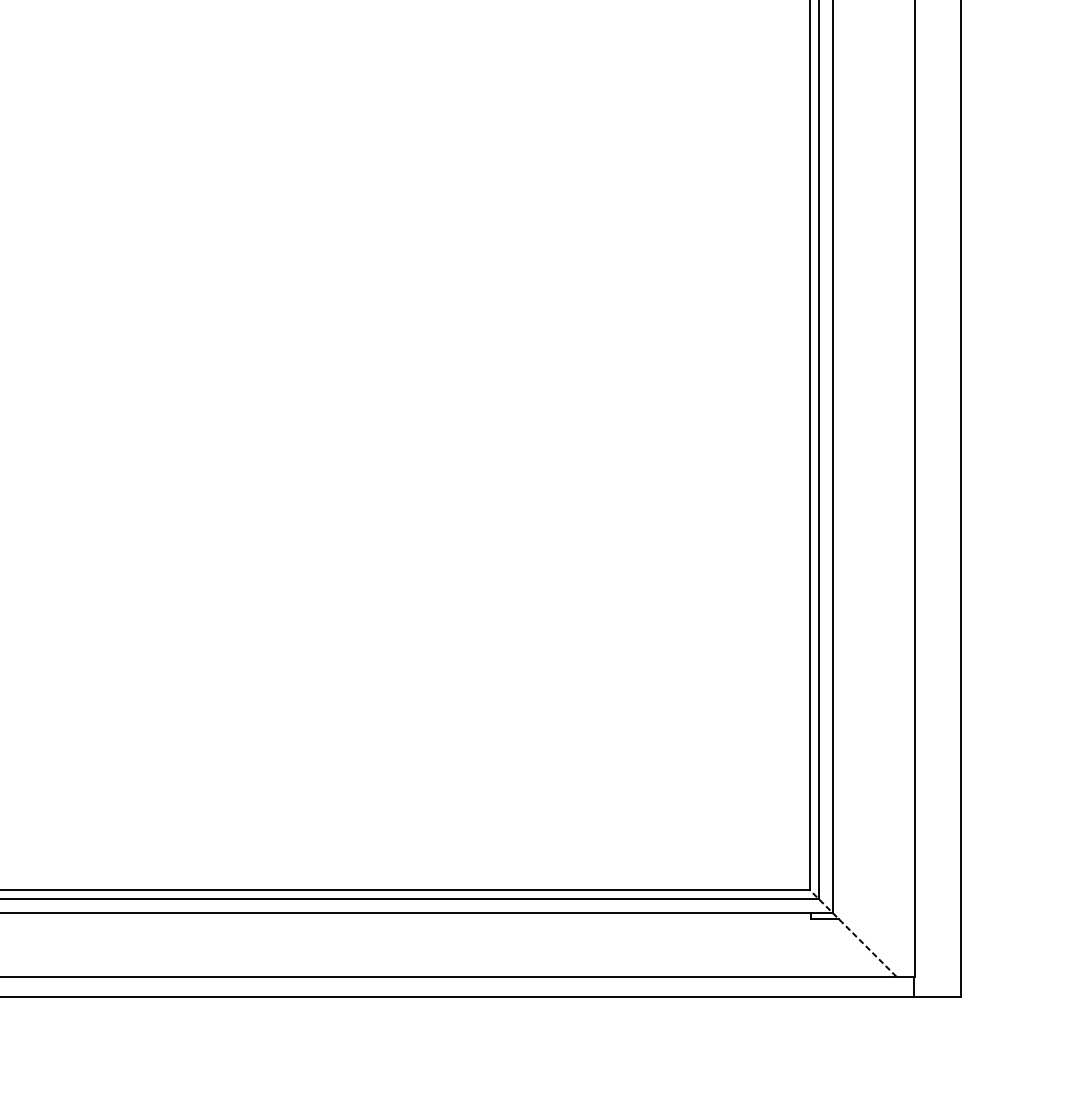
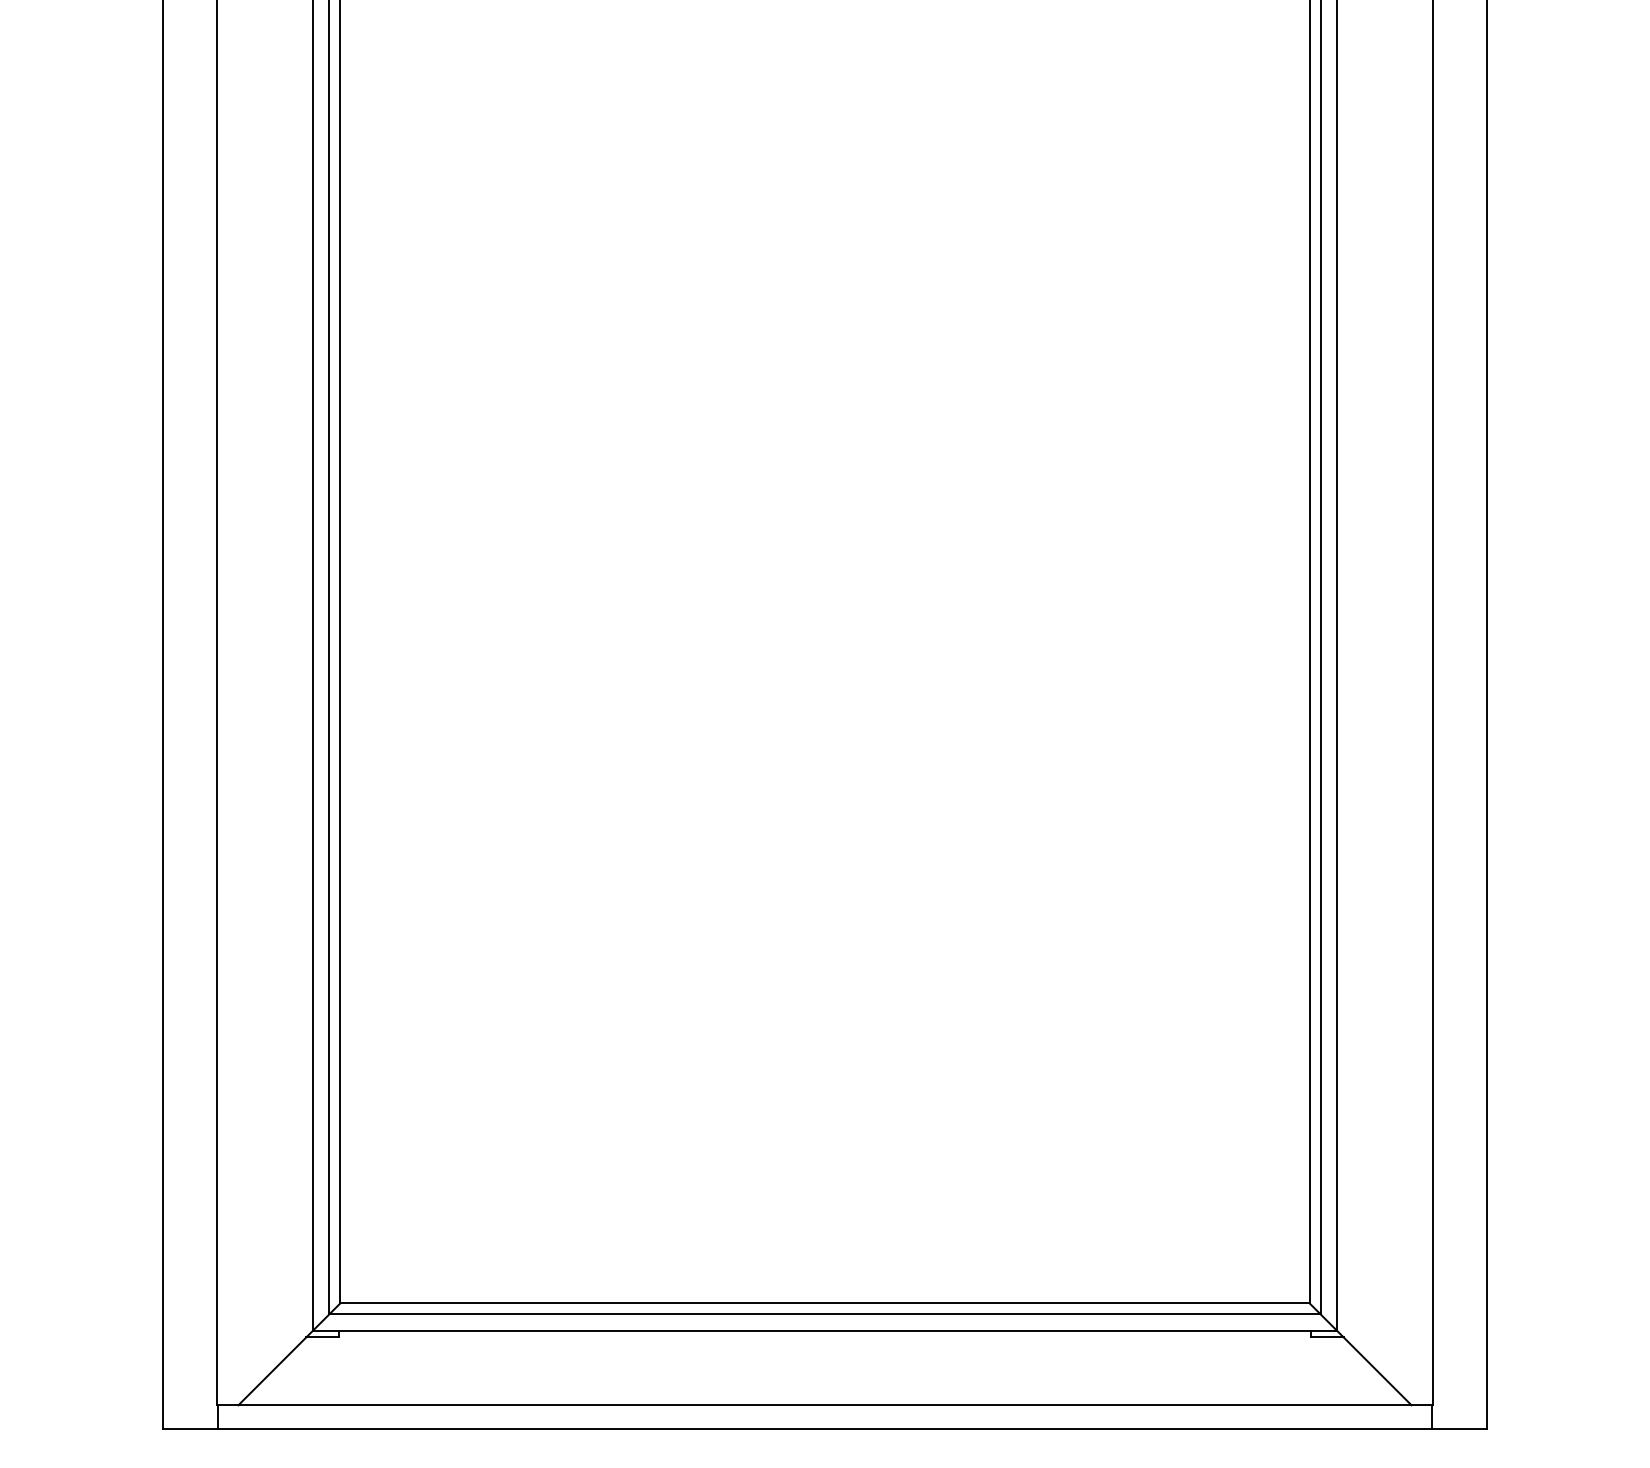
line: (853, 932) -> (1360, 1353), dashed -> solid

